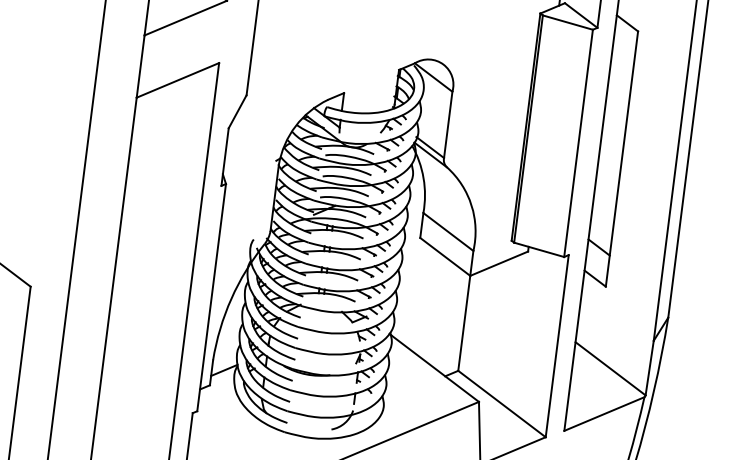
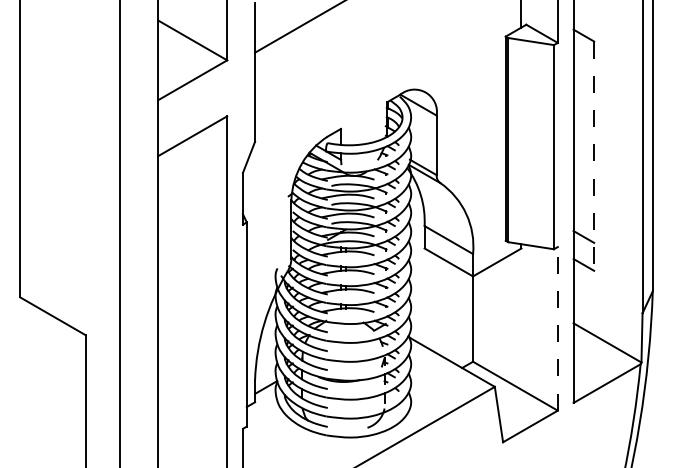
line: (622, 159) -> (594, 156), solid -> dashed
line: (556, 345) -> (557, 328), solid -> dashed

